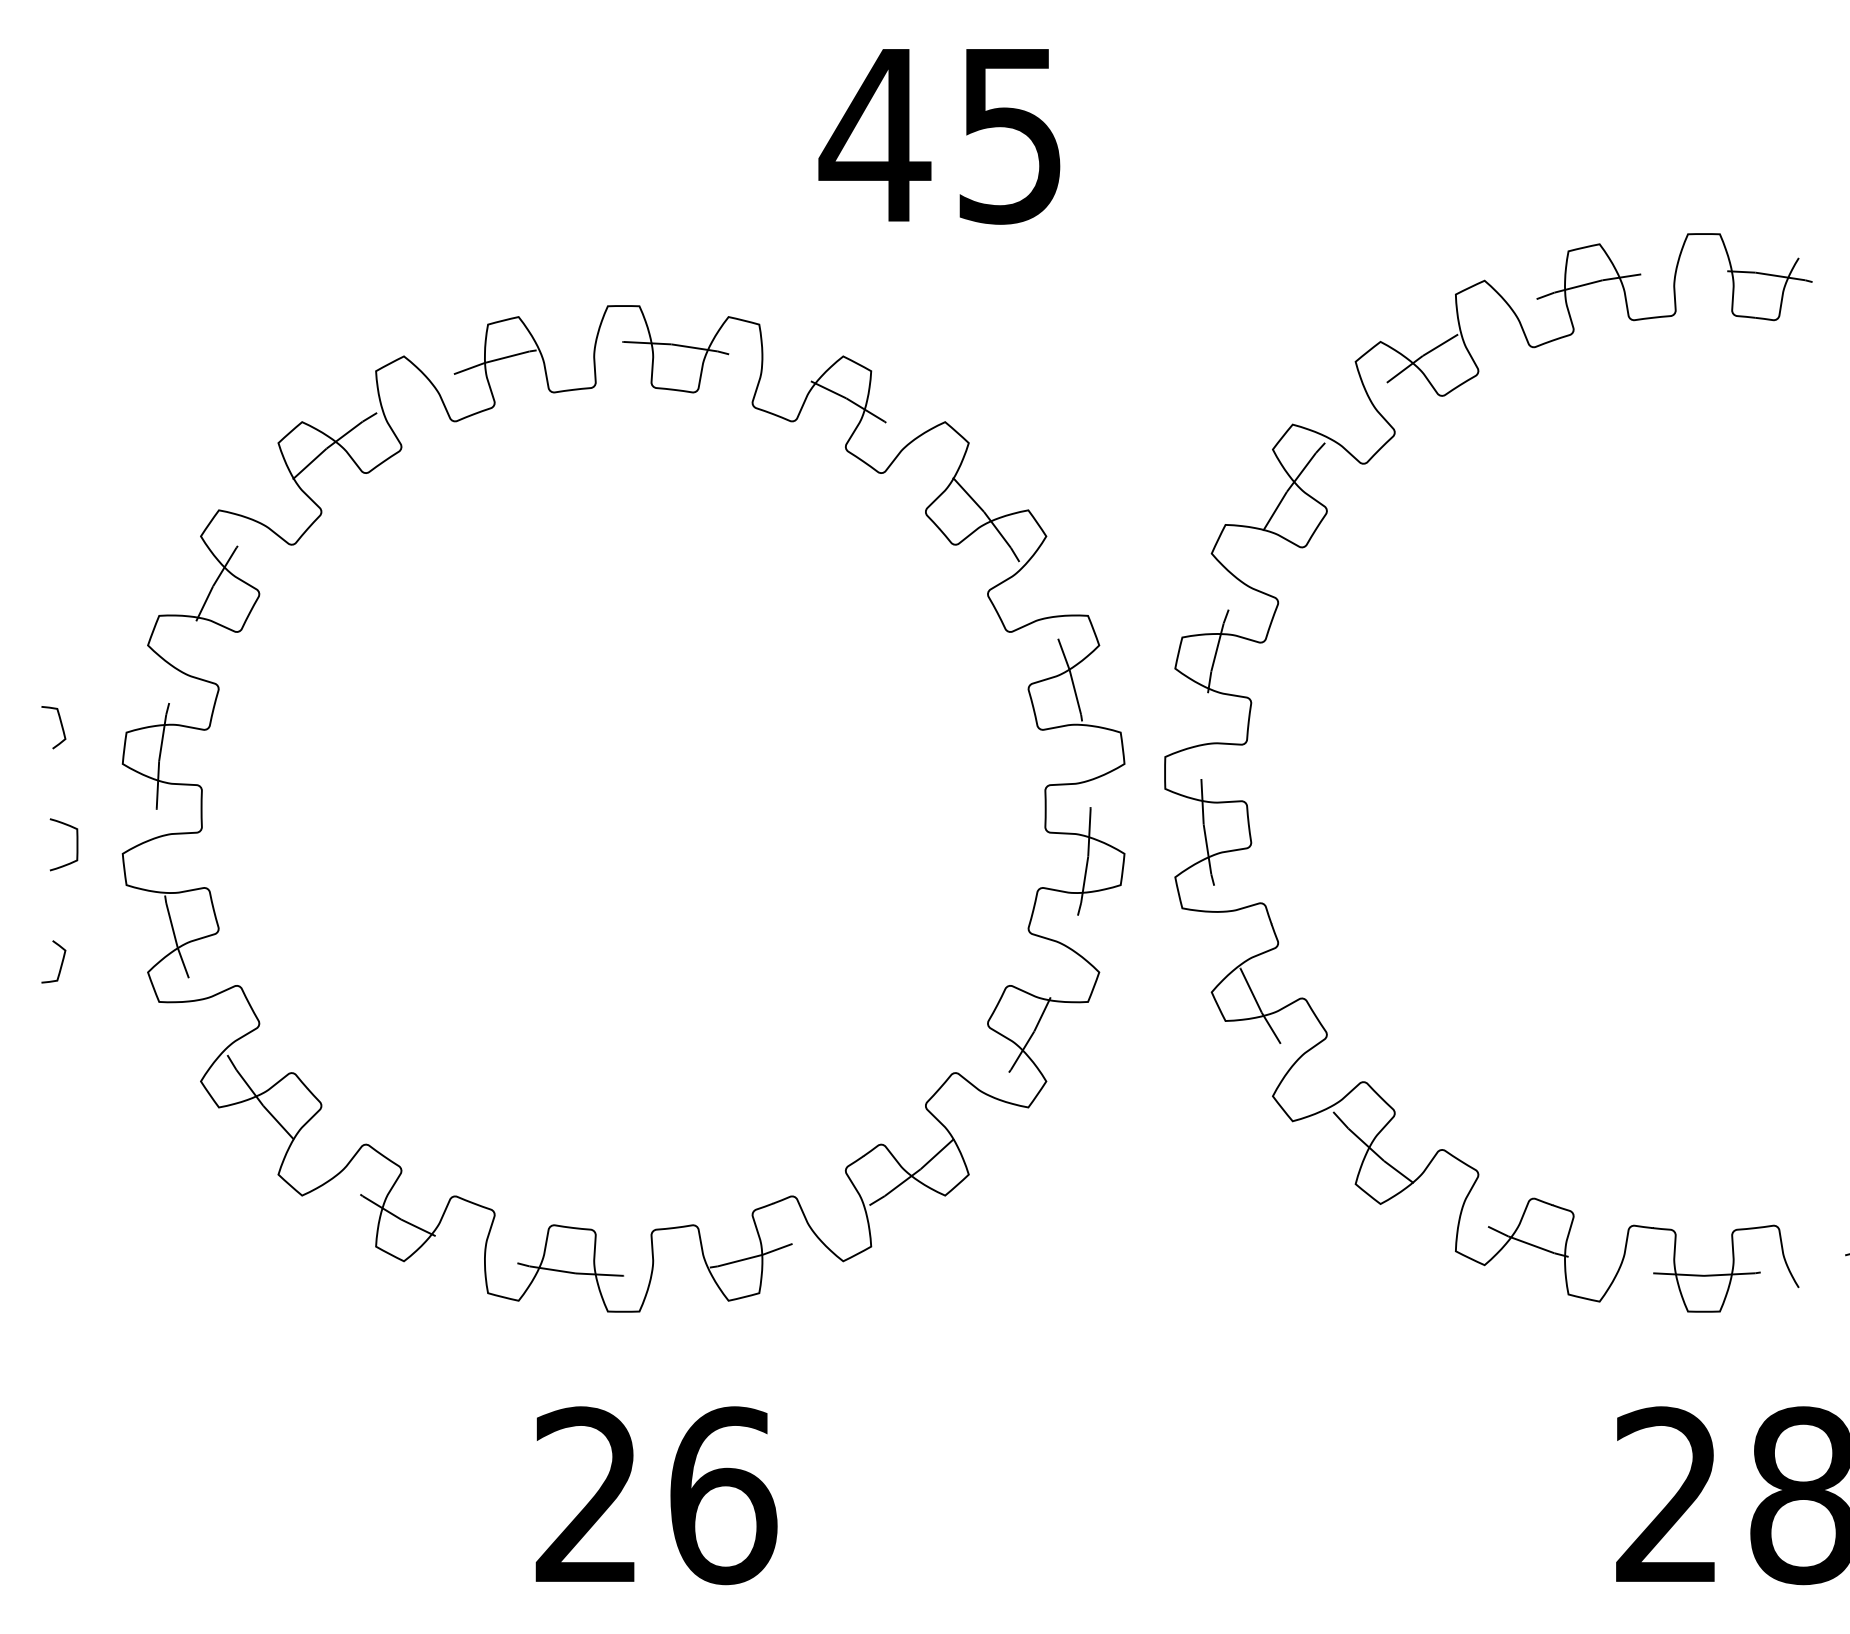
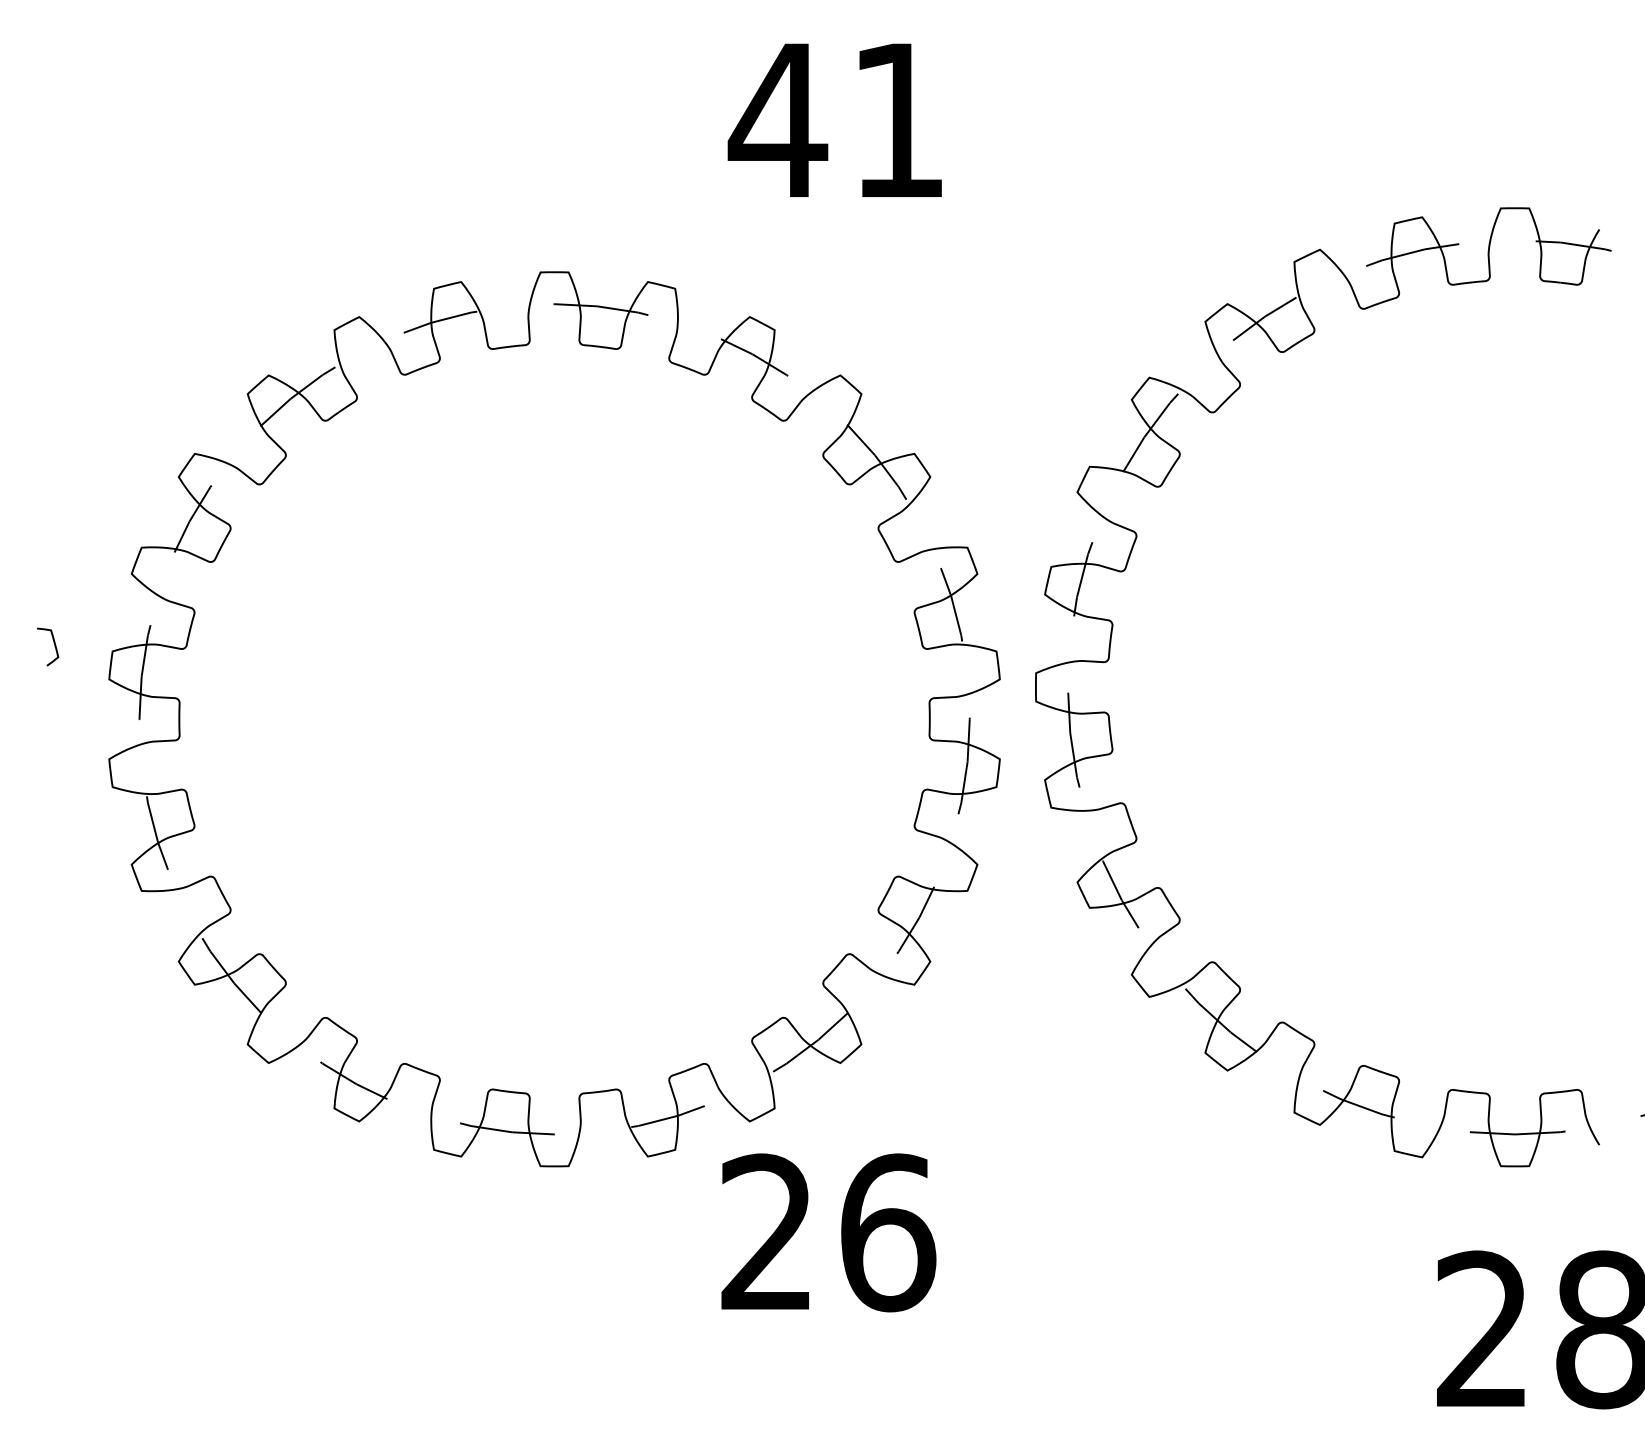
text: (1009, 136) -> (897, 121), 45 -> 41
curve: (76, 843) -> (68, 750), removed
curve: (61, 962) -> (54, 855), removed
text: (656, 1495) -> (828, 1232), moved

